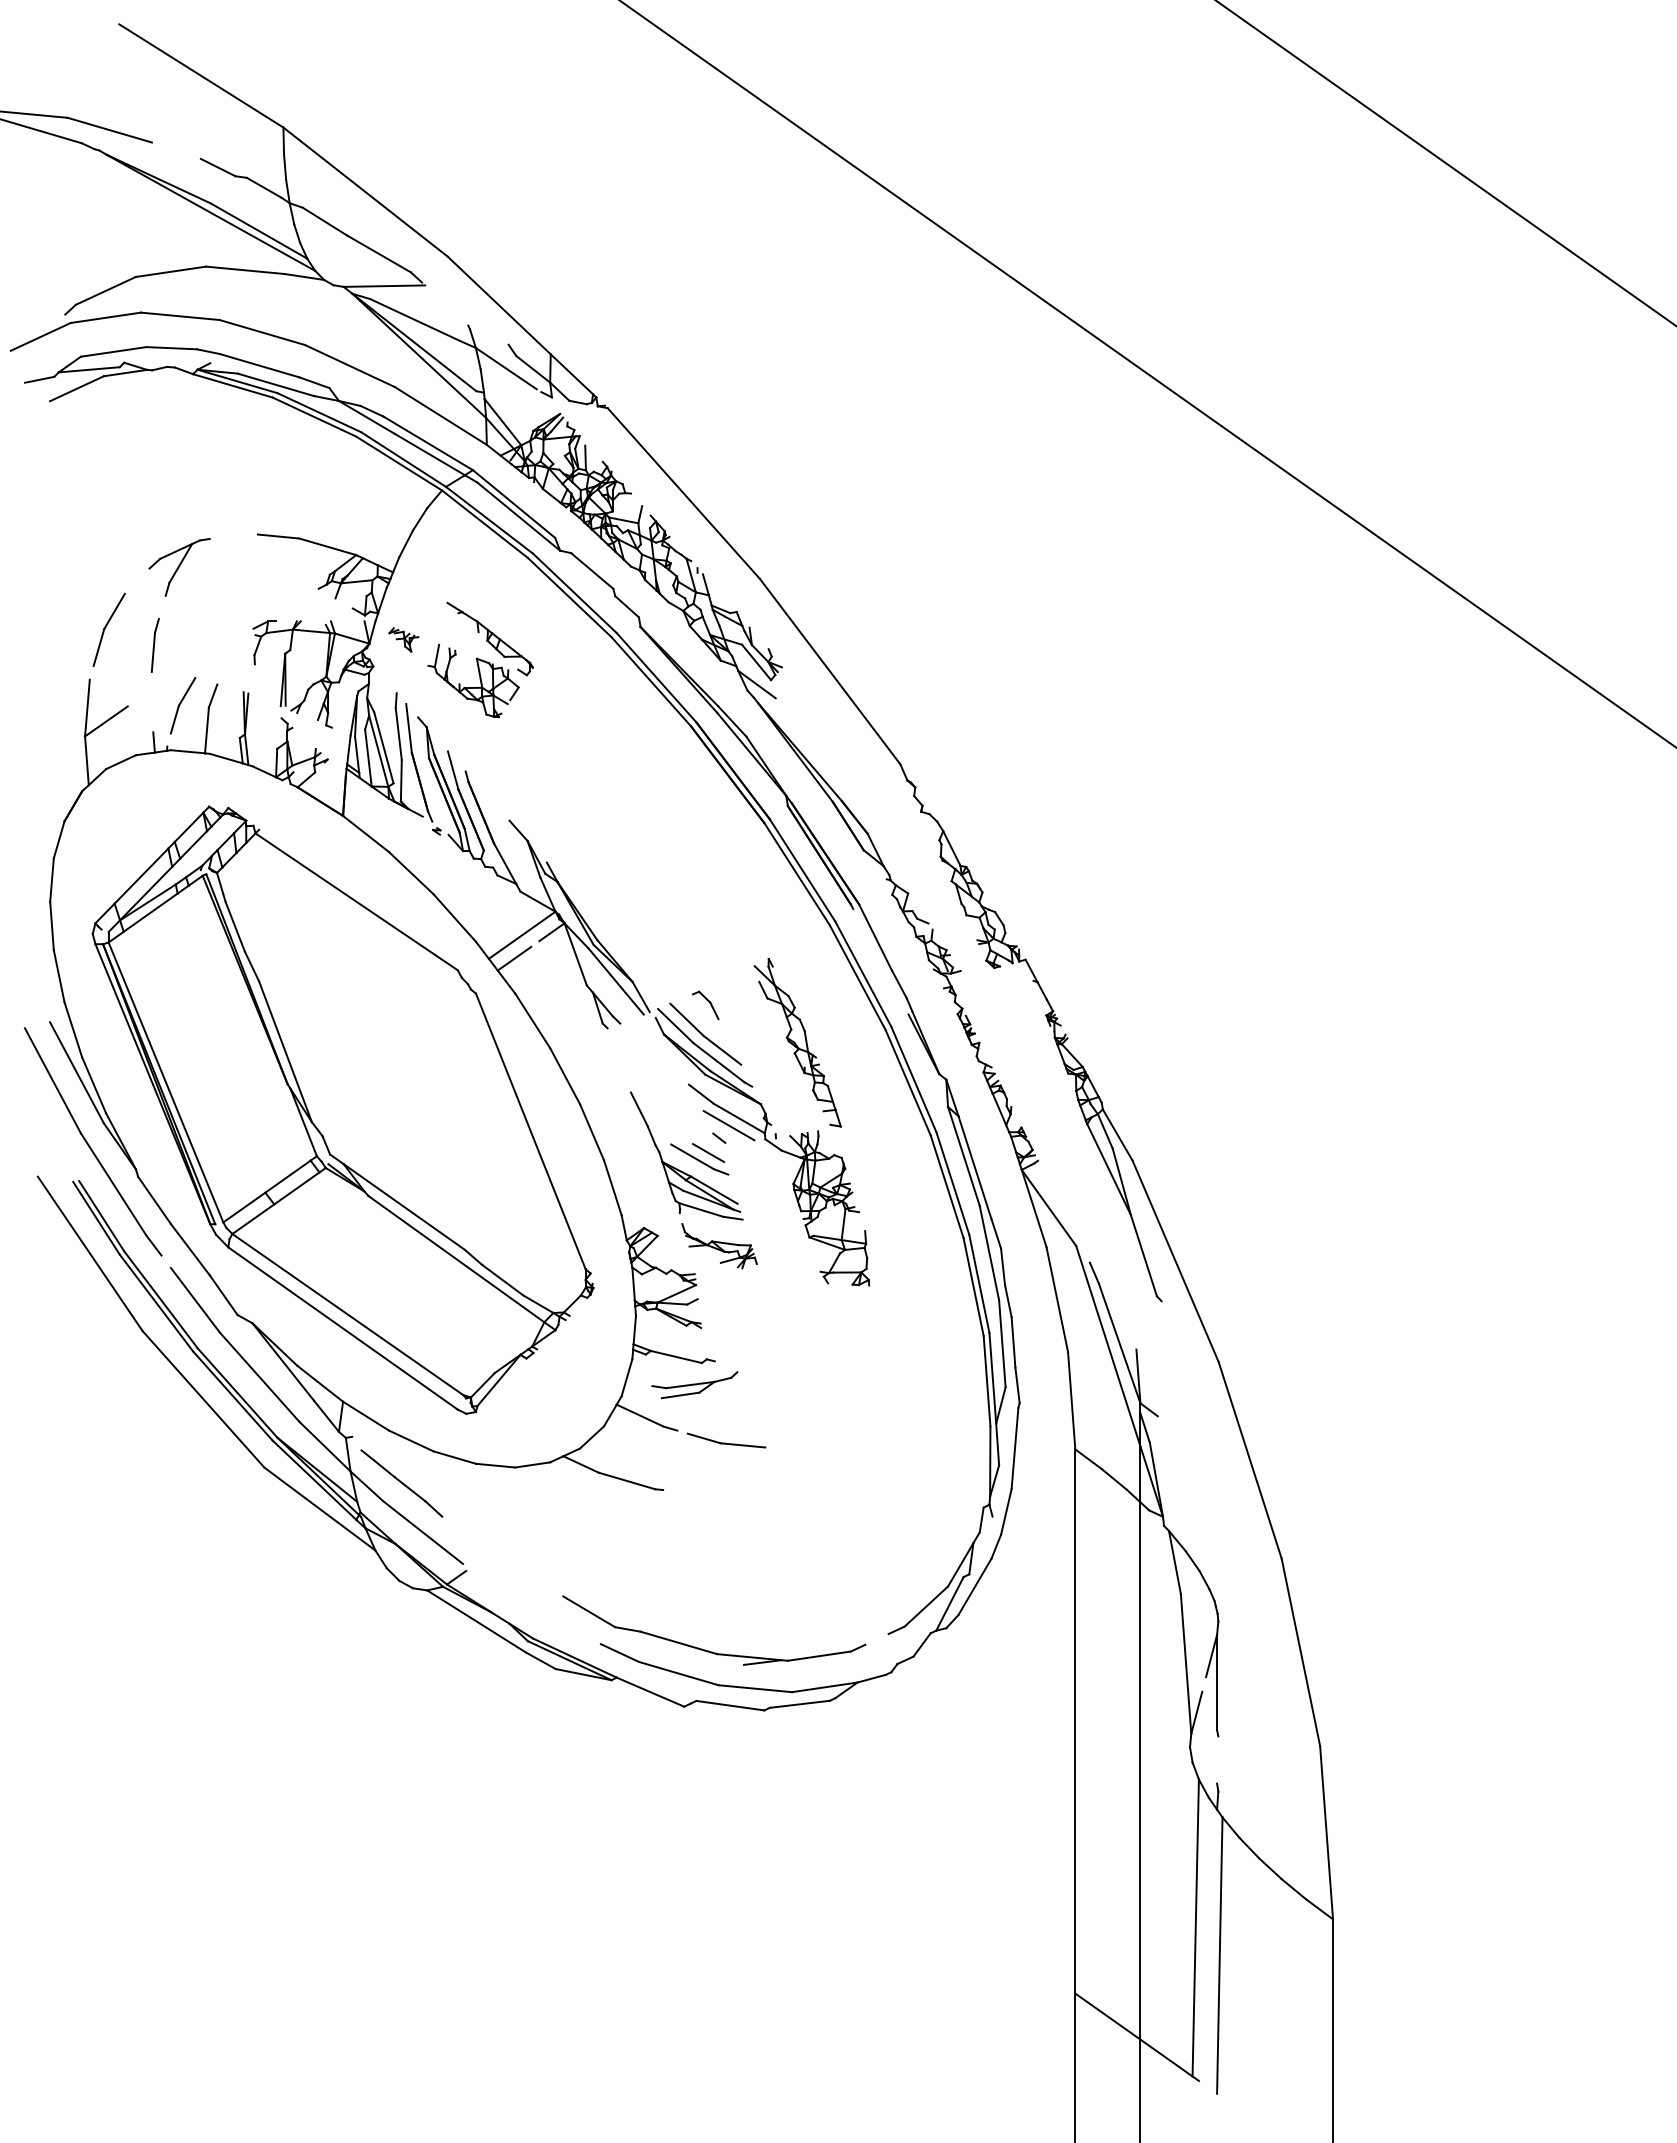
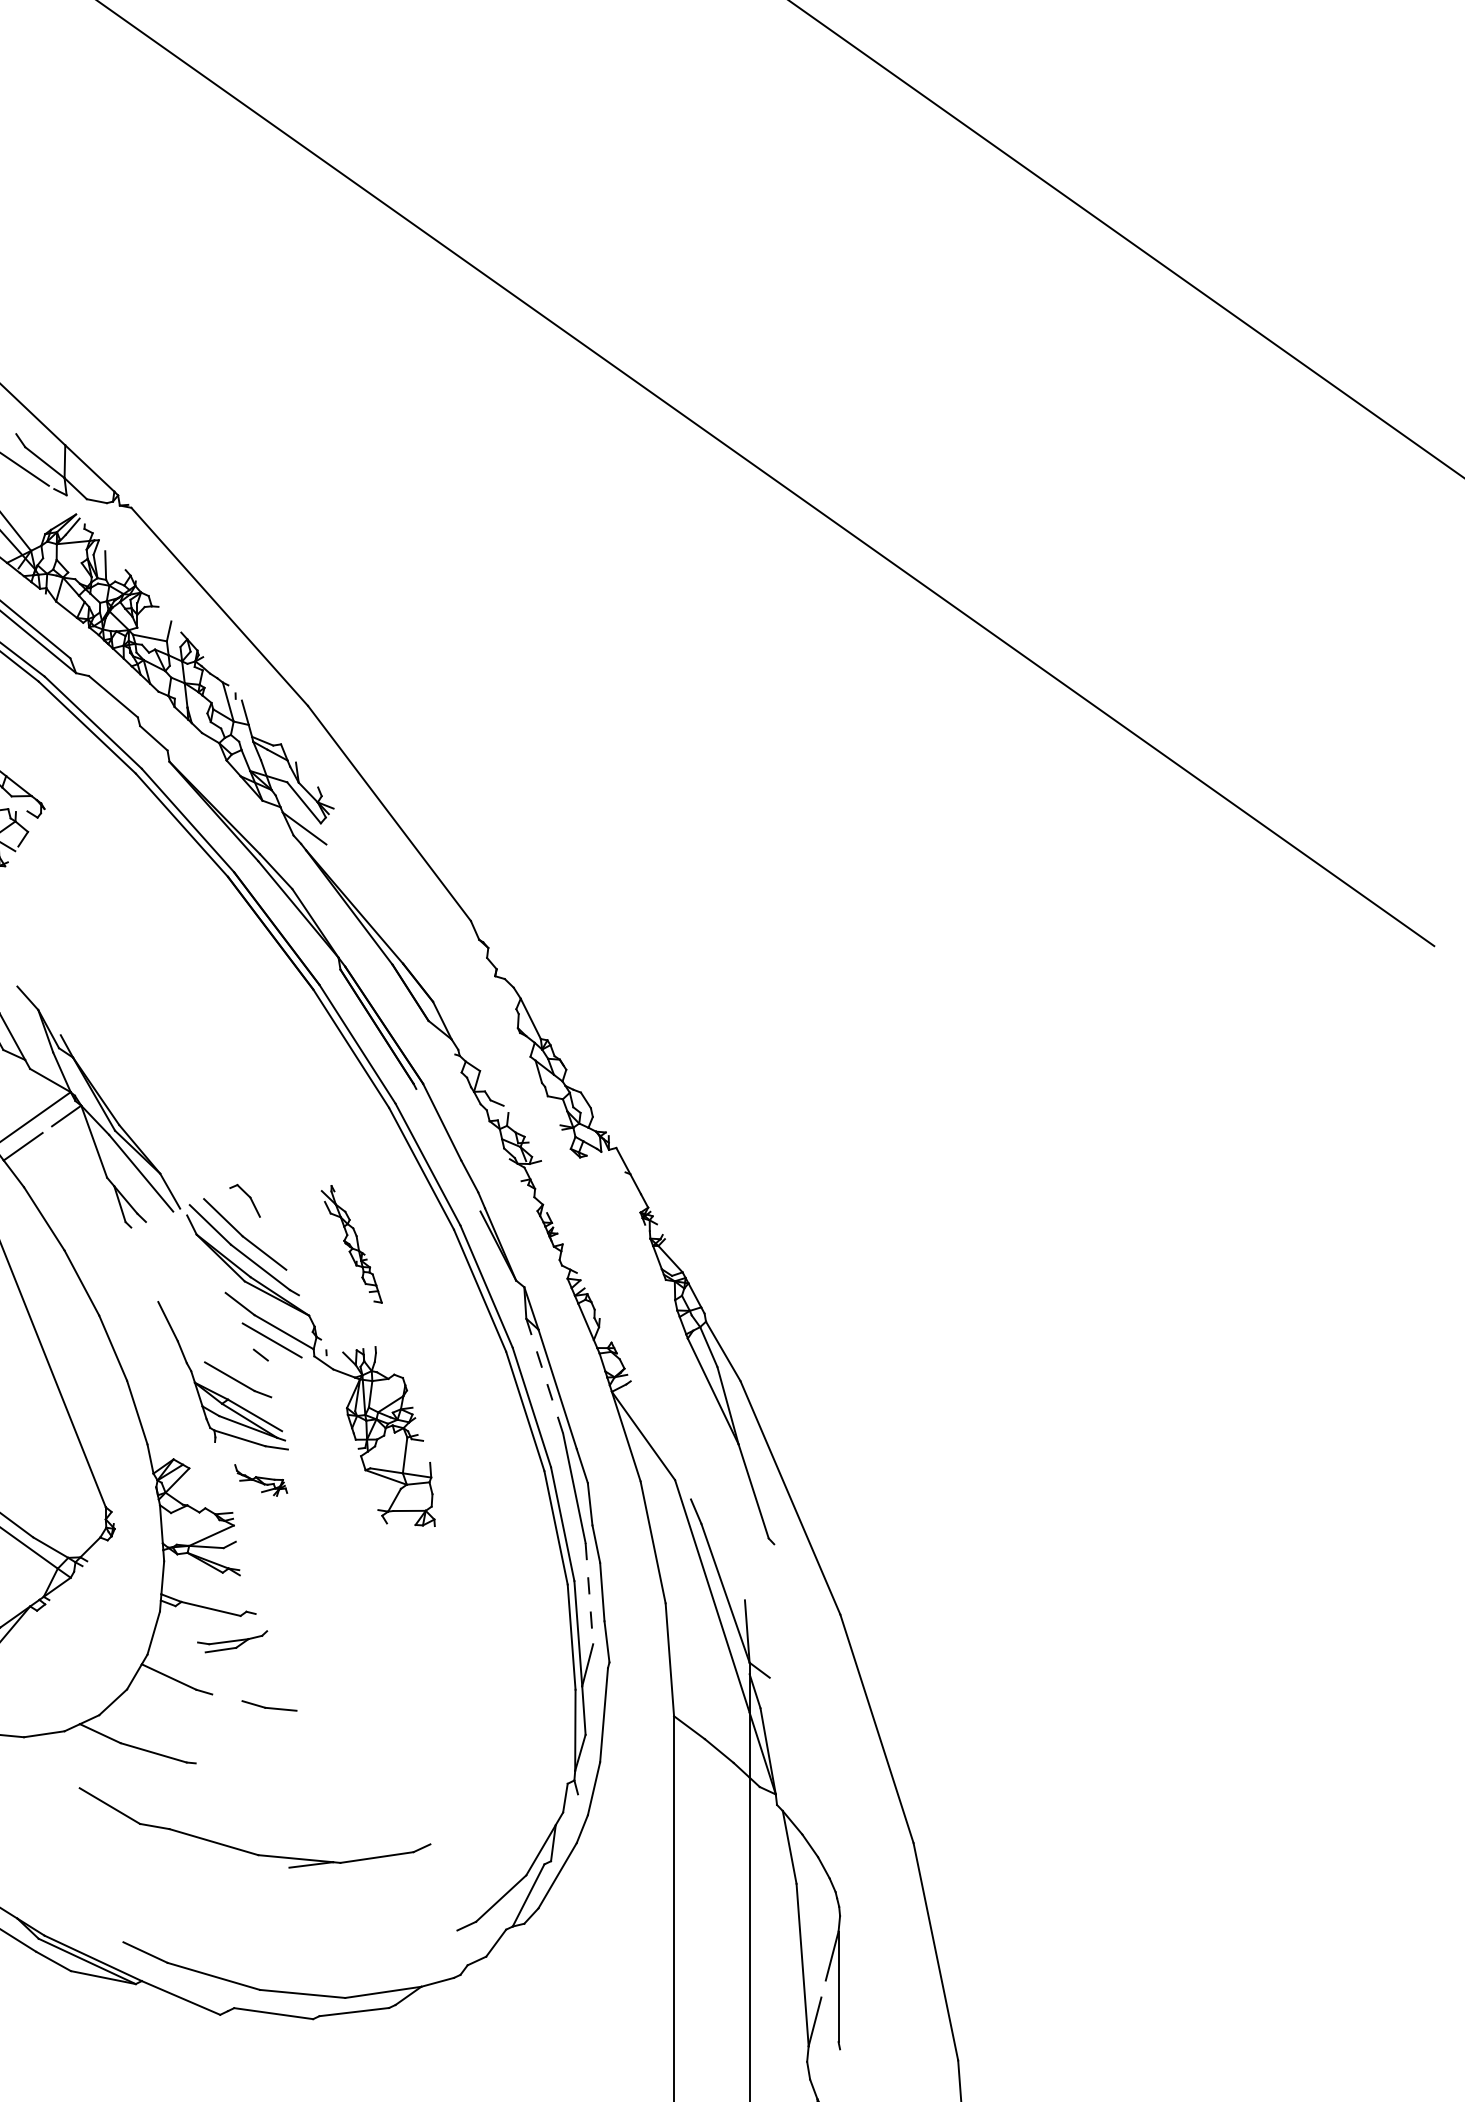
part: (797, 1042) -> (351, 1243), size x0.6
line: (708, 1153) -> (248, 1372), removed
line: (963, 1156) -> (544, 1376), solid -> dashed
part: (719, 1246) -> (261, 1480), size x0.6
line: (1002, 1343) -> (589, 1593), solid -> dashed
part: (694, 1385) -> (232, 1642), size x0.7
part: (726, 1440) -> (269, 1705), size x0.6
part: (709, 1650) -> (249, 1850), moved

